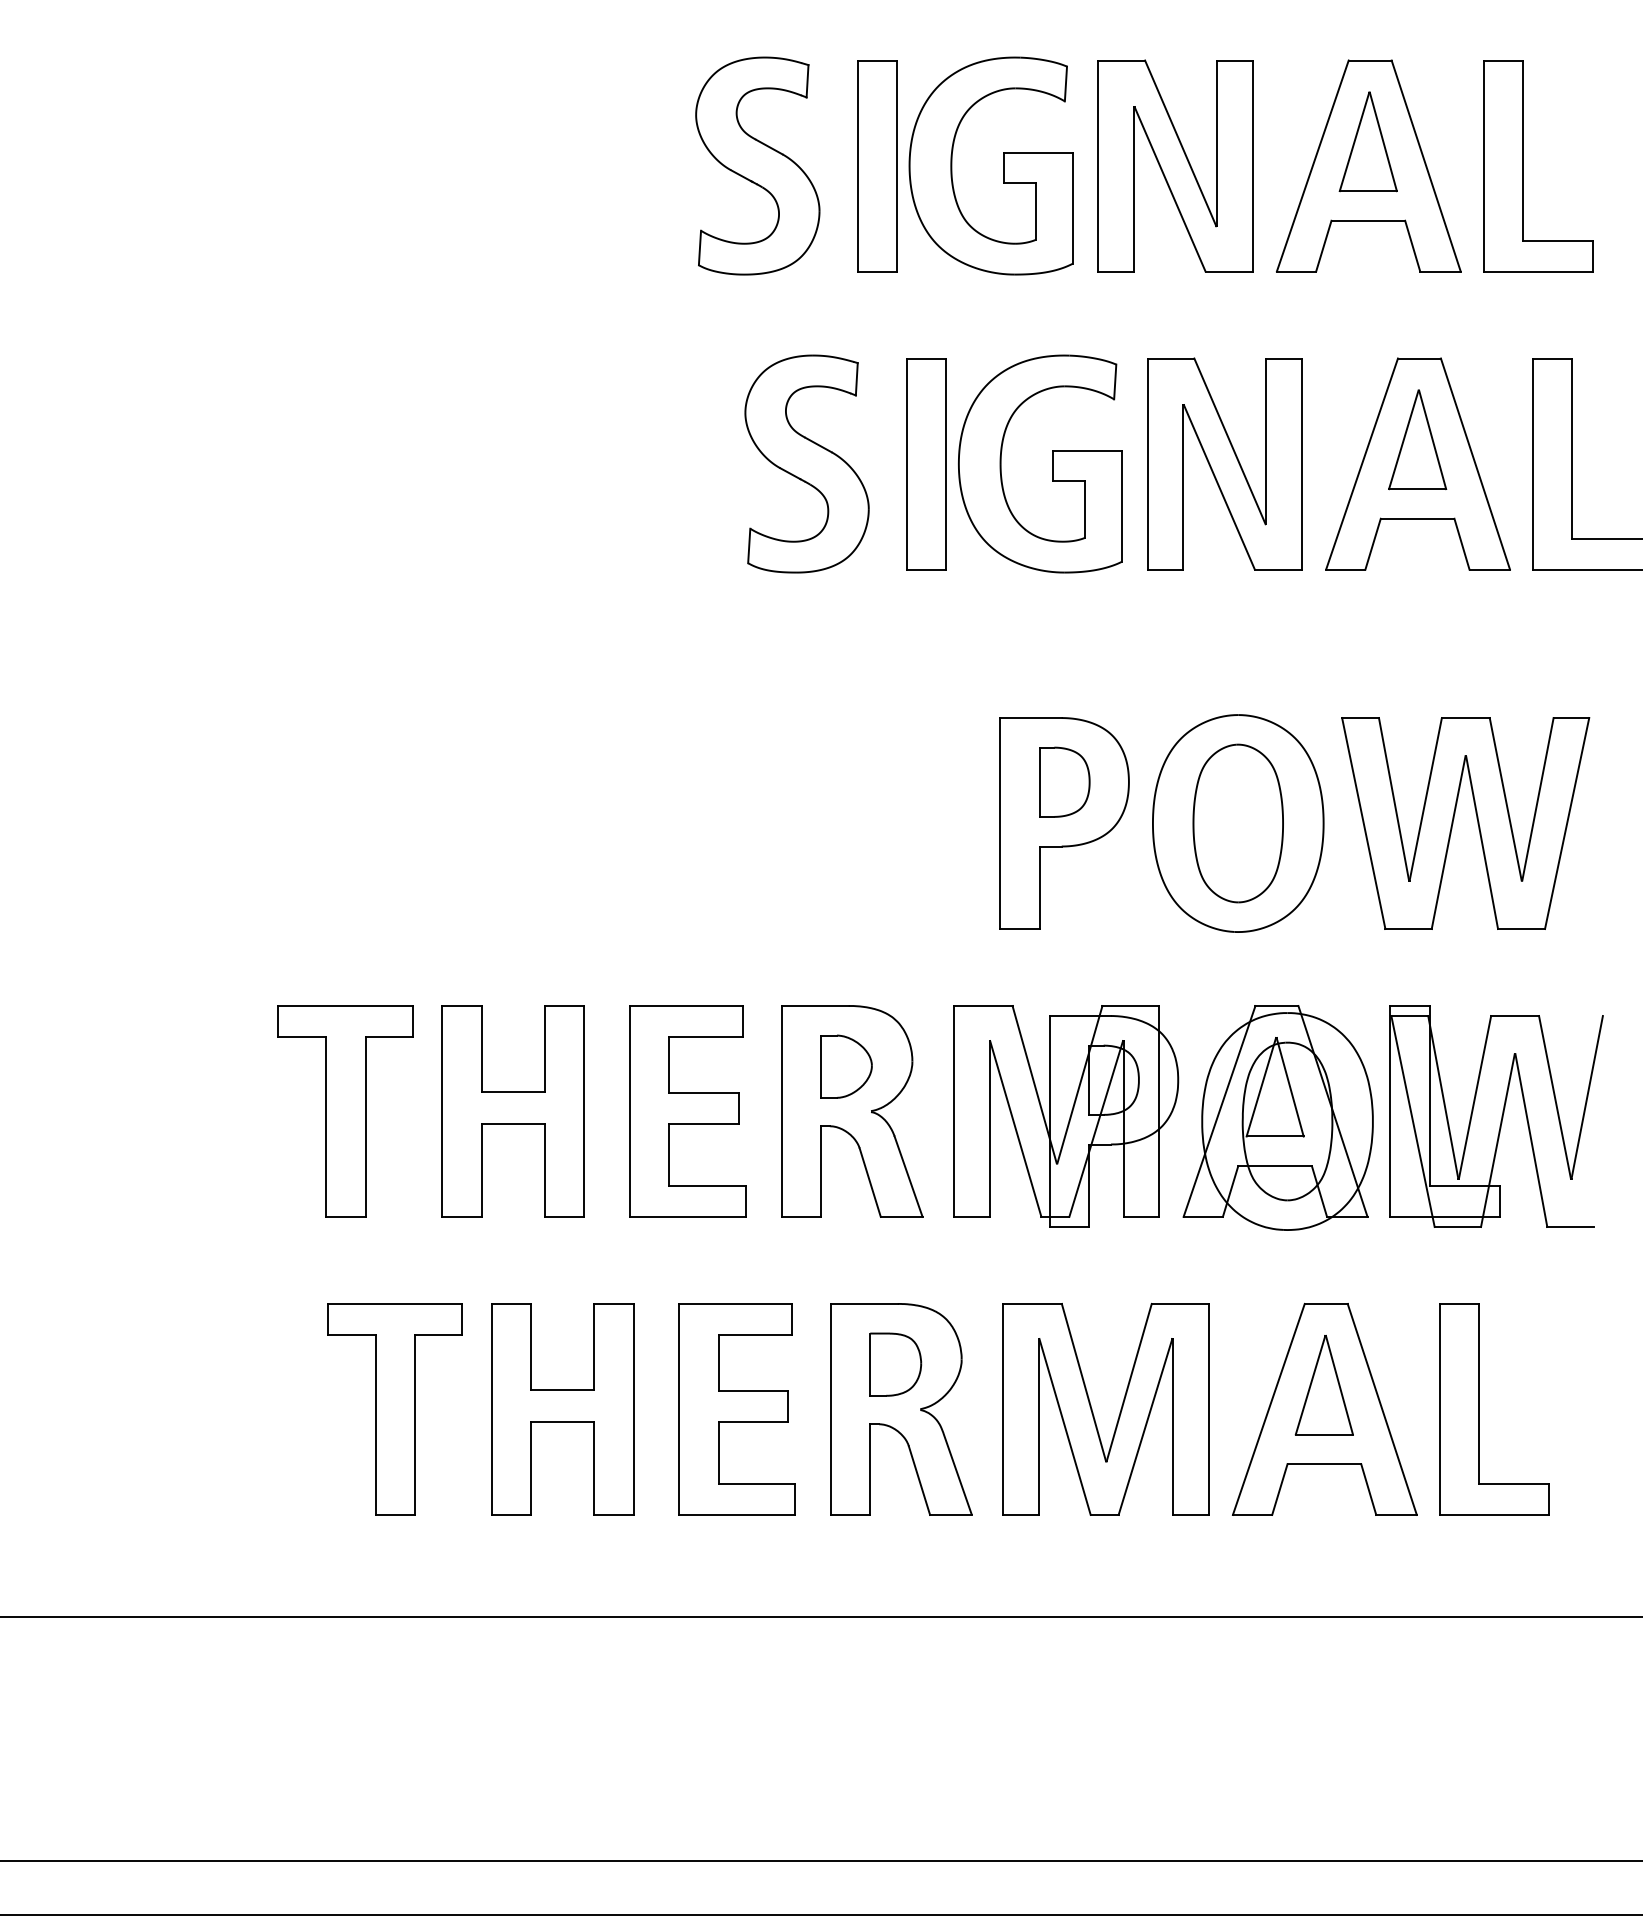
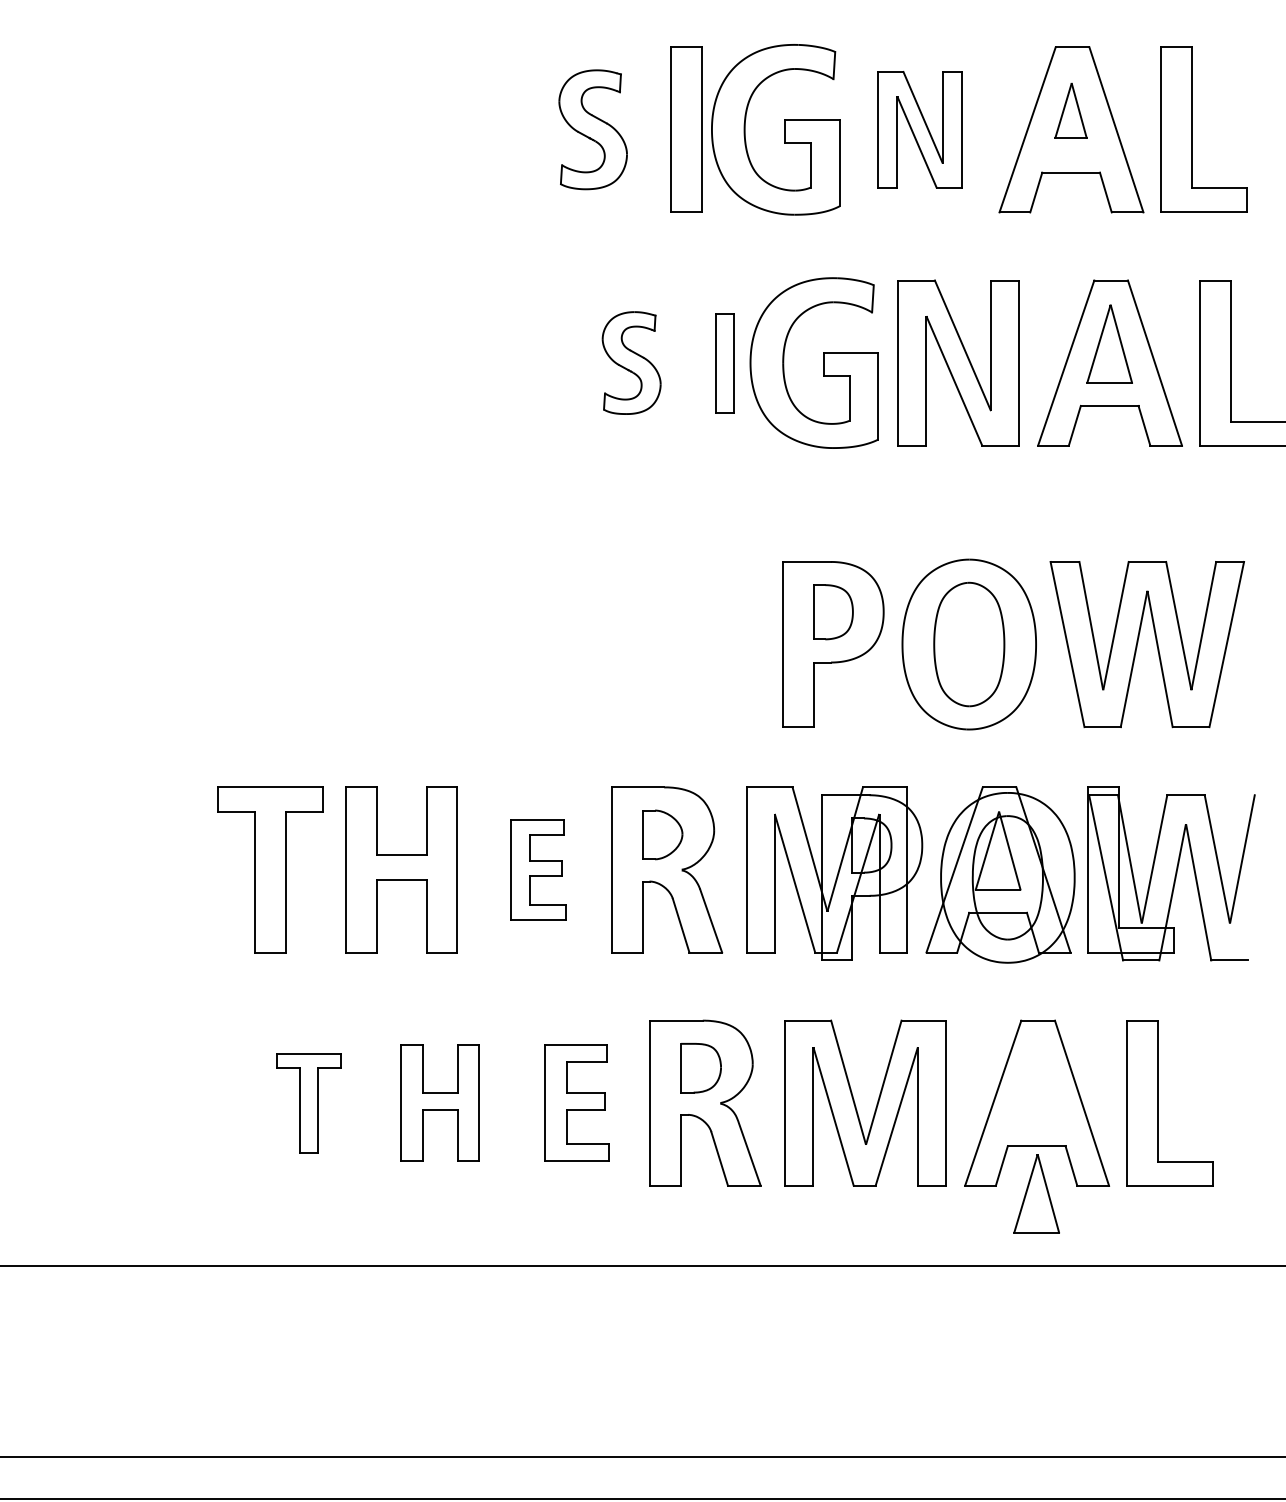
part: (1367, 141) -> (1070, 110), size x0.7
part: (757, 165) -> (592, 129), size x0.7
part: (1175, 165) -> (920, 129), size x0.7
part: (806, 463) -> (631, 362), size x0.6
part: (926, 464) -> (725, 363), size x0.6
part: (687, 1111) -> (538, 870), size x0.6
part: (1323, 1385) -> (1036, 1194), moved
part: (394, 1409) -> (308, 1103), size x0.6
part: (562, 1409) -> (440, 1103), size x0.7
part: (736, 1409) -> (576, 1103), size x0.7

